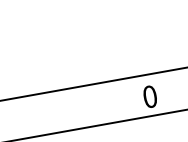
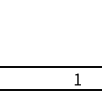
text: (149, 96) -> (77, 79), 0 -> 1

